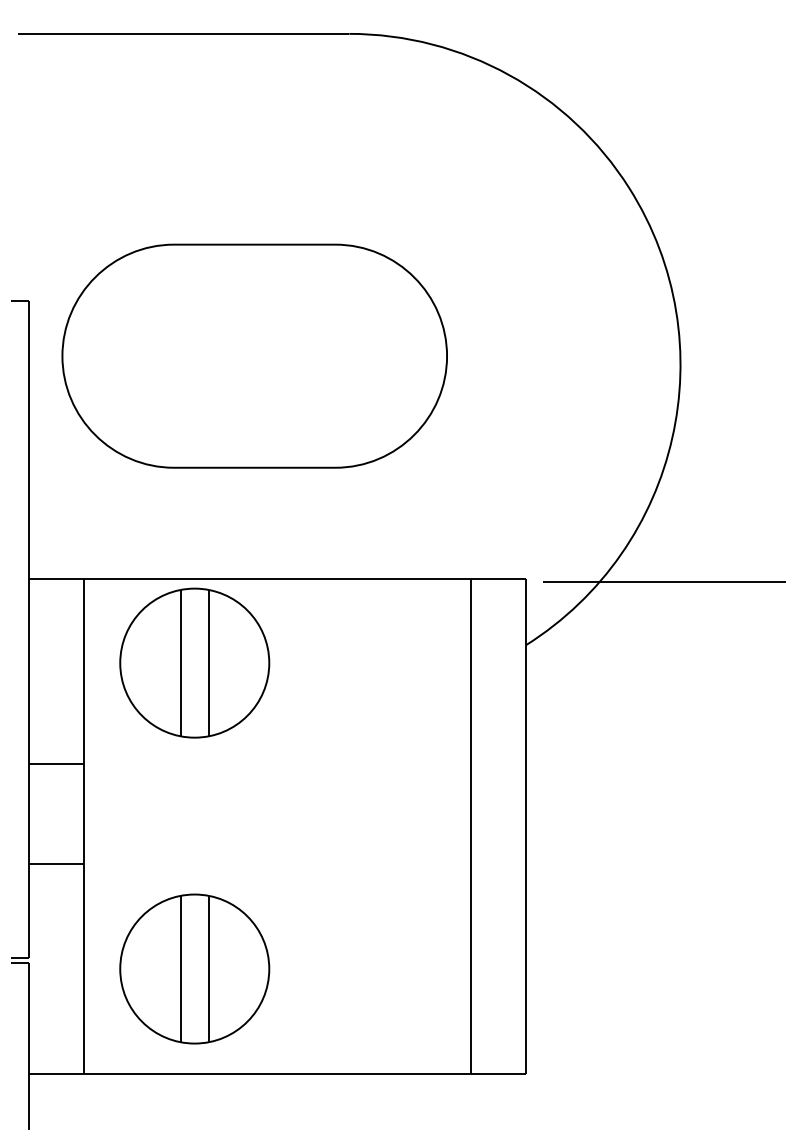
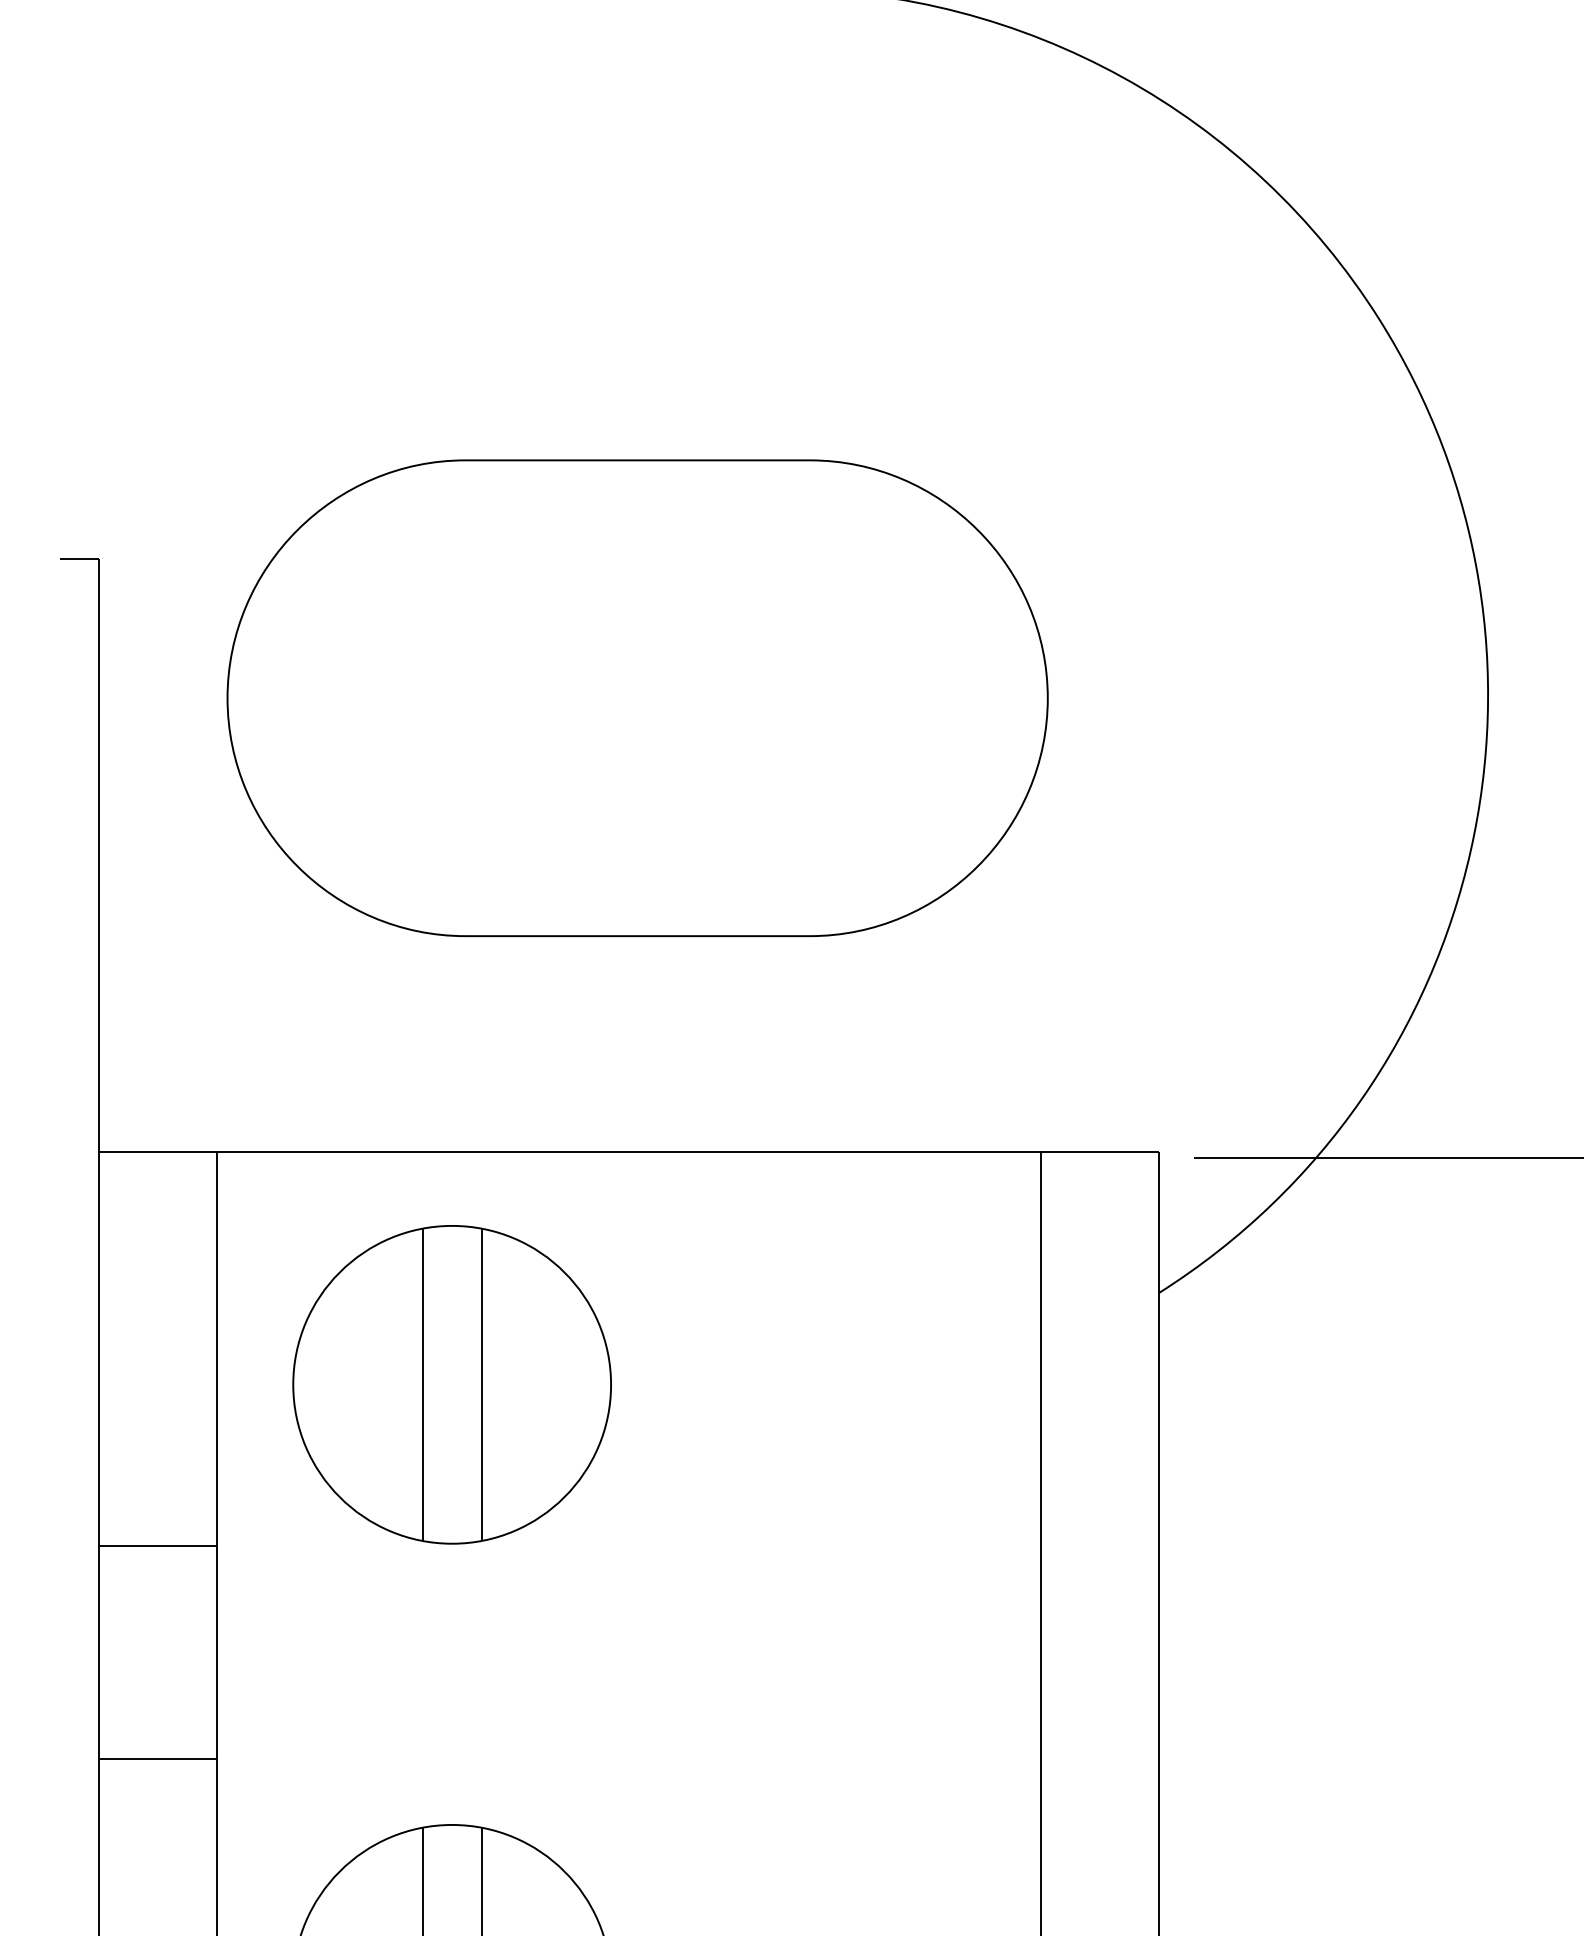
part: (254, 355) -> (637, 696), moved
part: (194, 662) -> (451, 1383), moved

